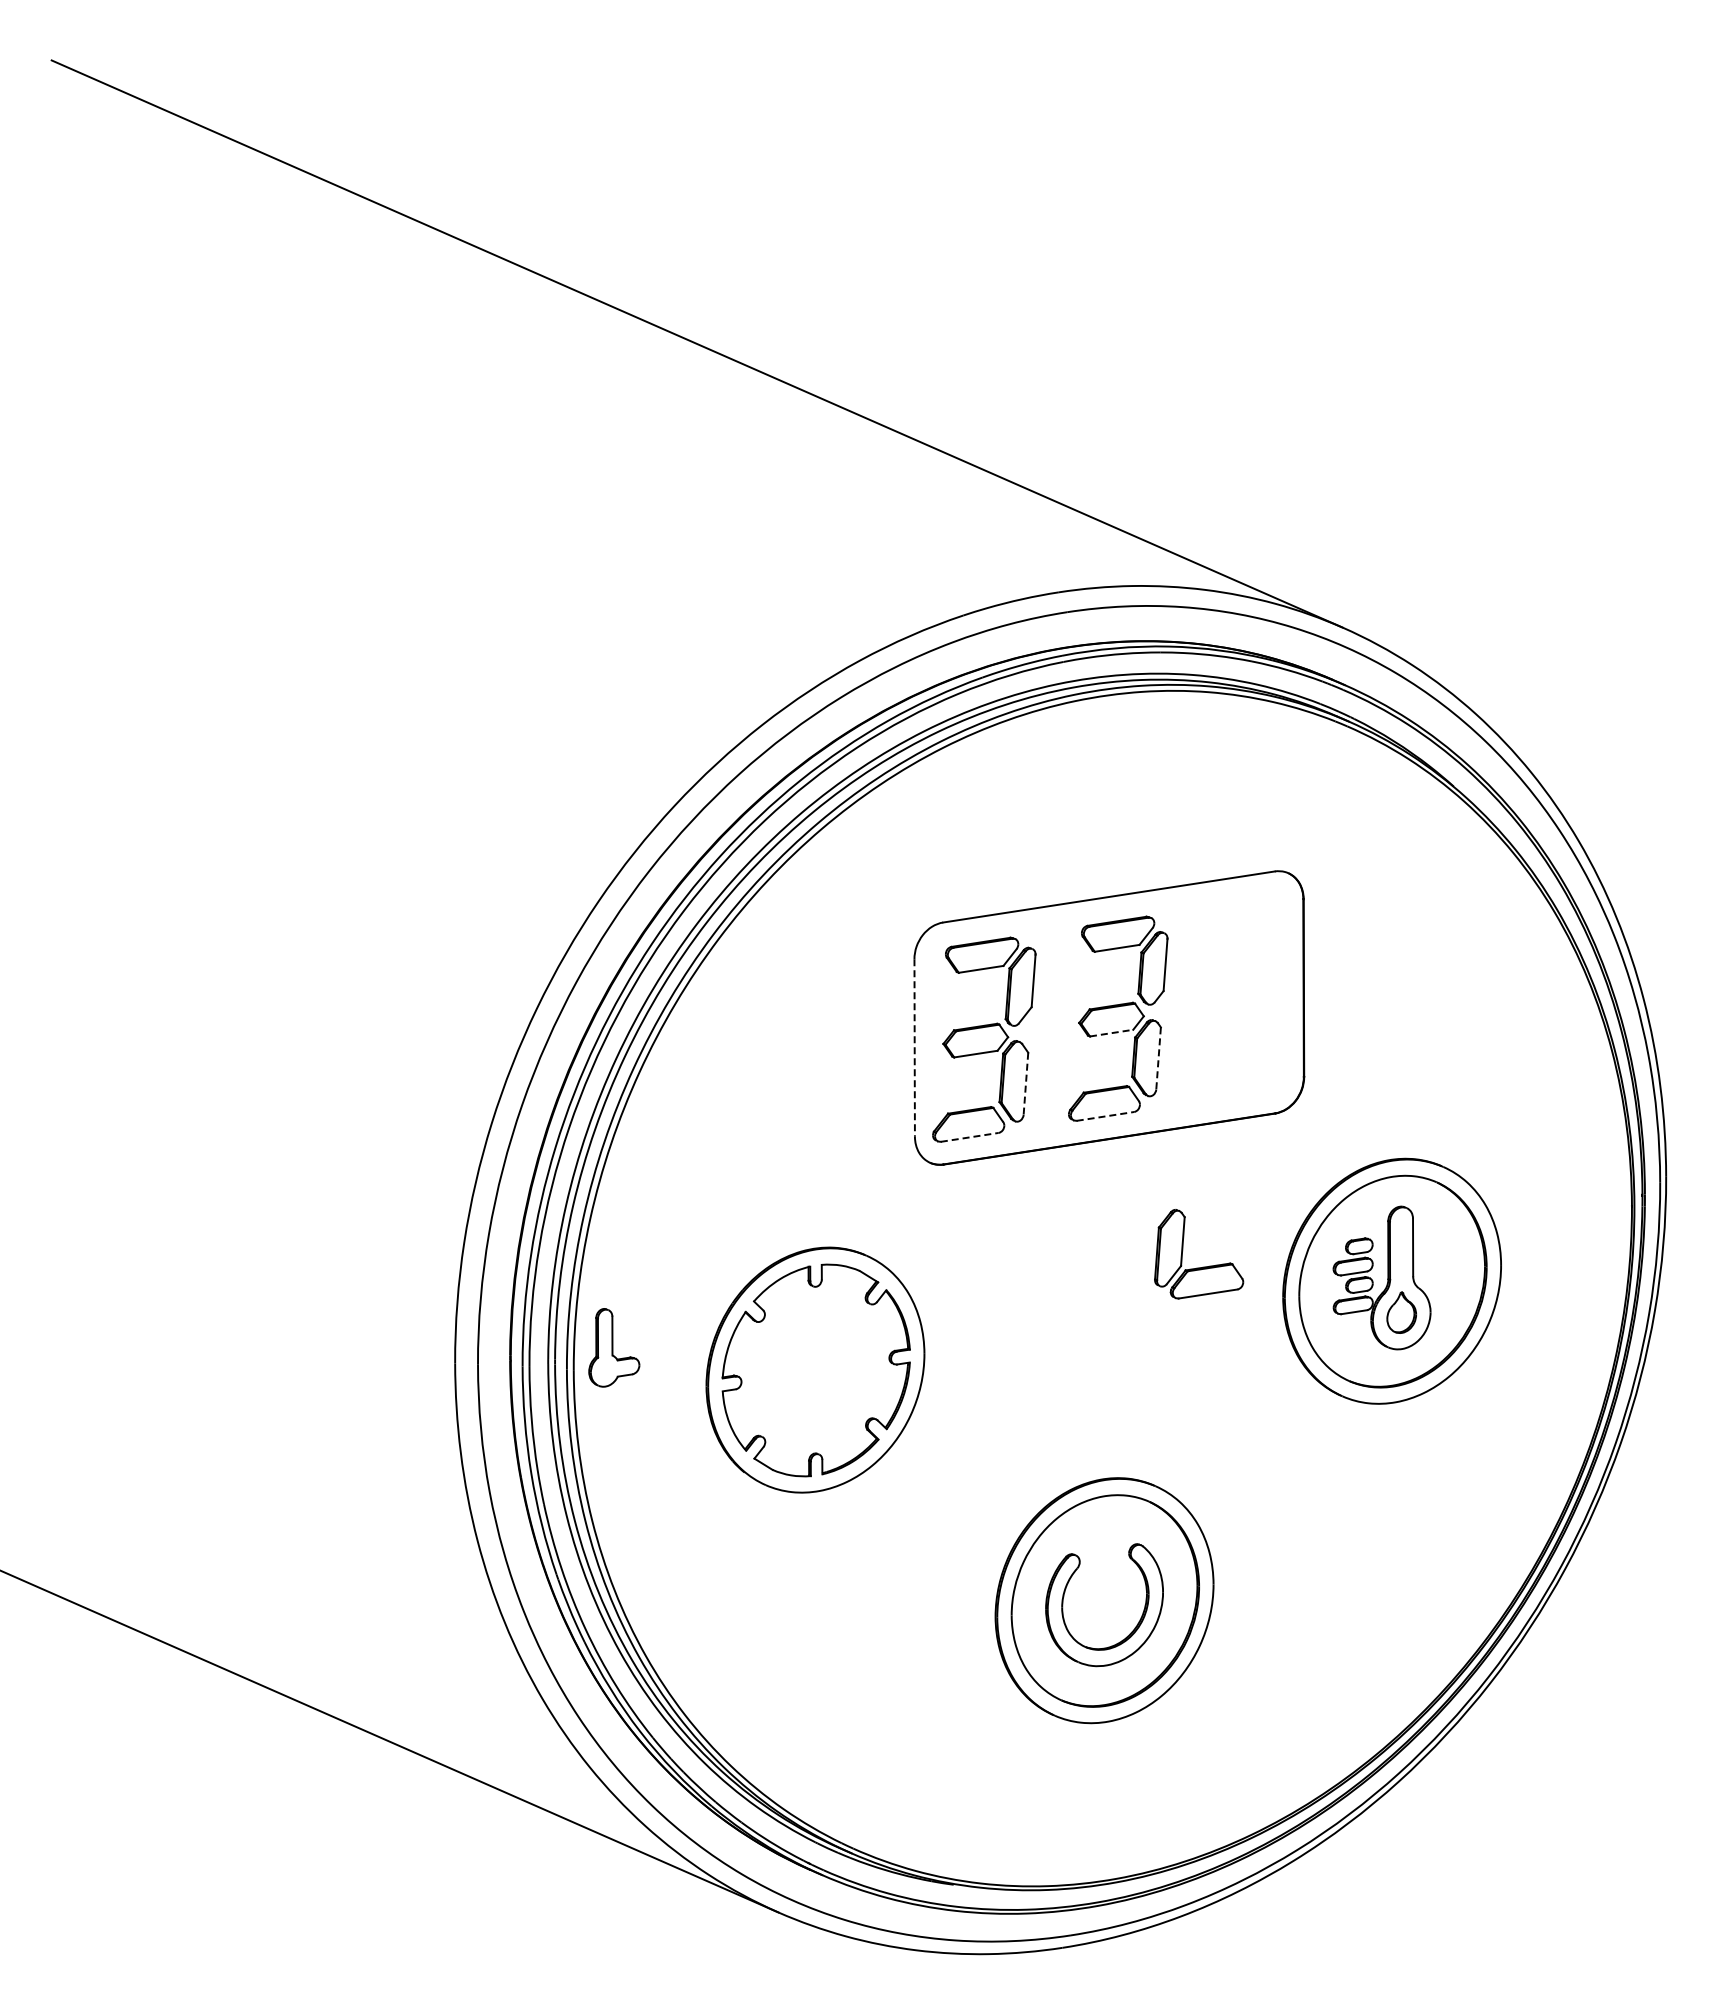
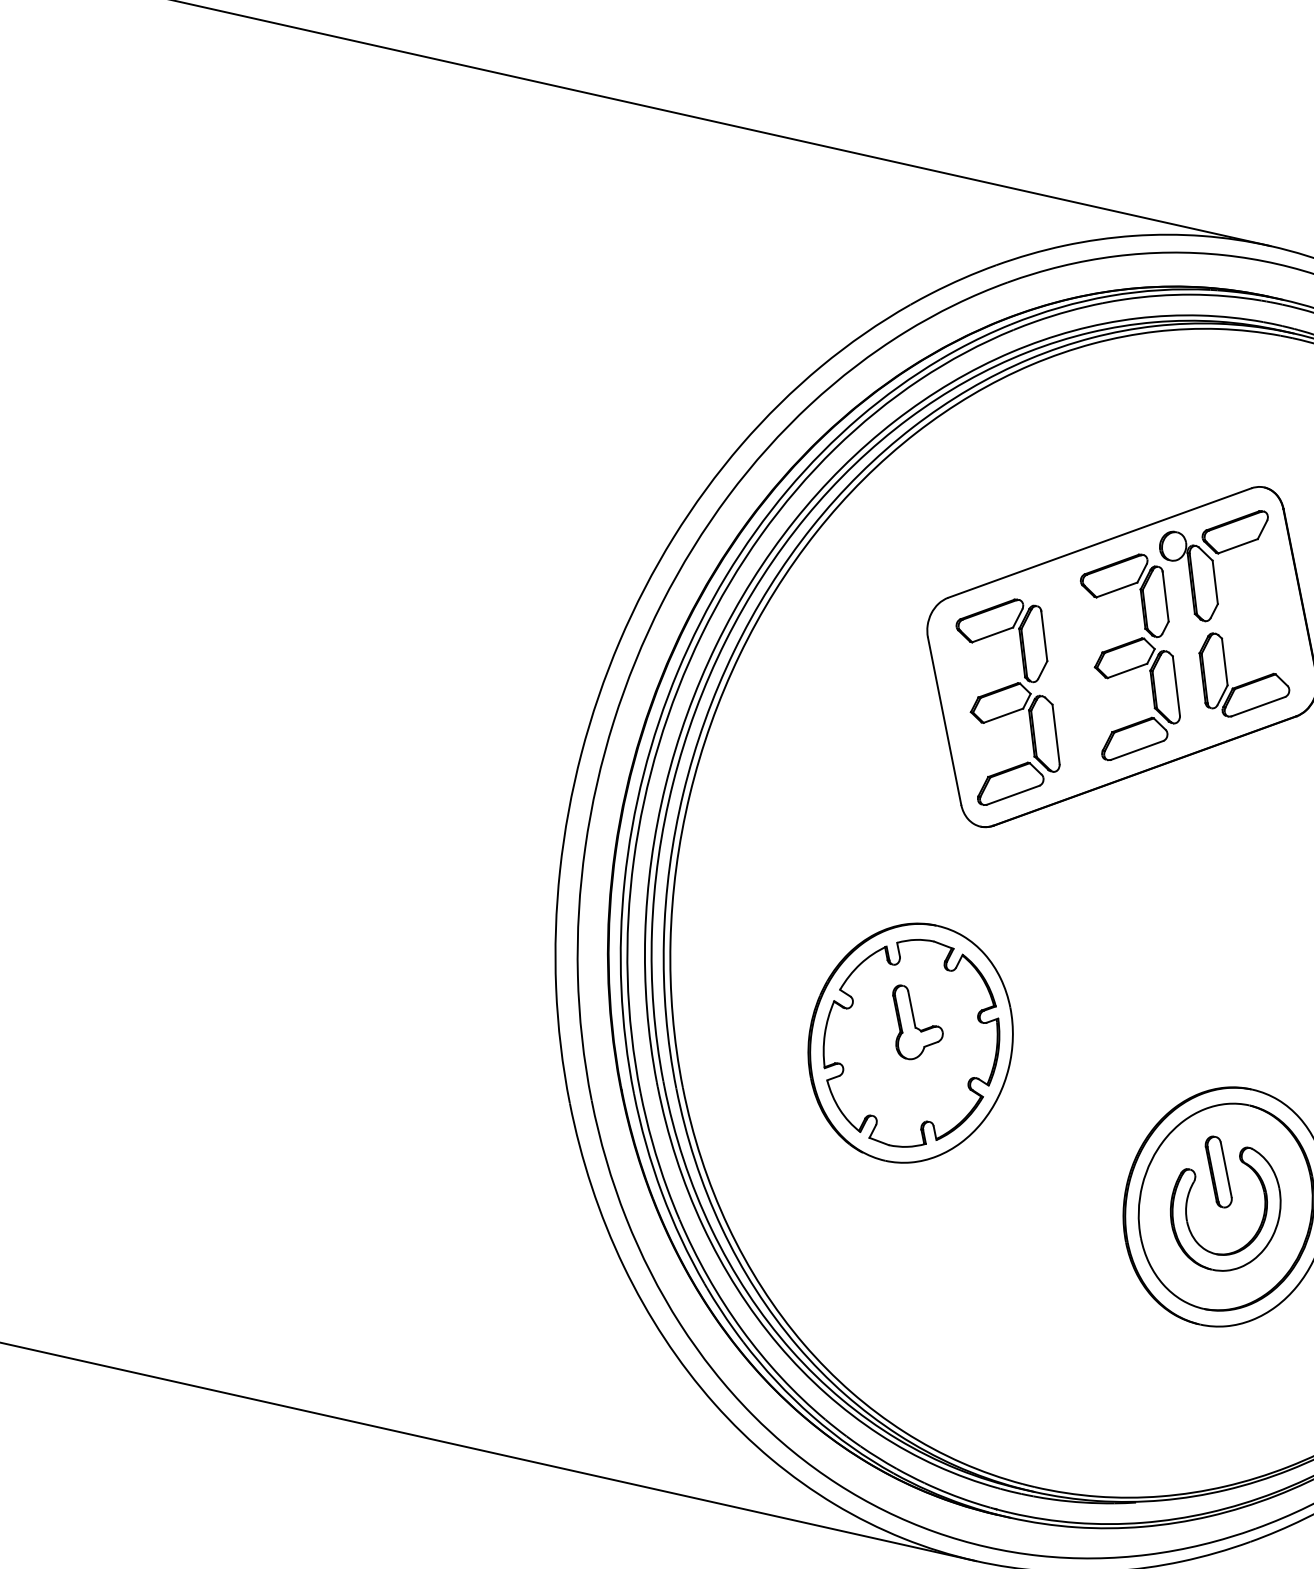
part: (1221, 945) -> (1214, 567), added
line: (1111, 1033) -> (1127, 671), dashed -> solid
line: (914, 1048) -> (944, 721), dashed -> solid
line: (1158, 1058) -> (1176, 686), dashed -> solid
line: (1025, 1084) -> (1055, 735), dashed -> solid
line: (1105, 1116) -> (1137, 750), dashed -> solid
line: (970, 1137) -> (1013, 795), dashed -> solid
part: (1202, 1266) -> (1247, 681), moved
part: (614, 1347) -> (915, 1020), moved
part: (1104, 1563) -> (1218, 1171), added

